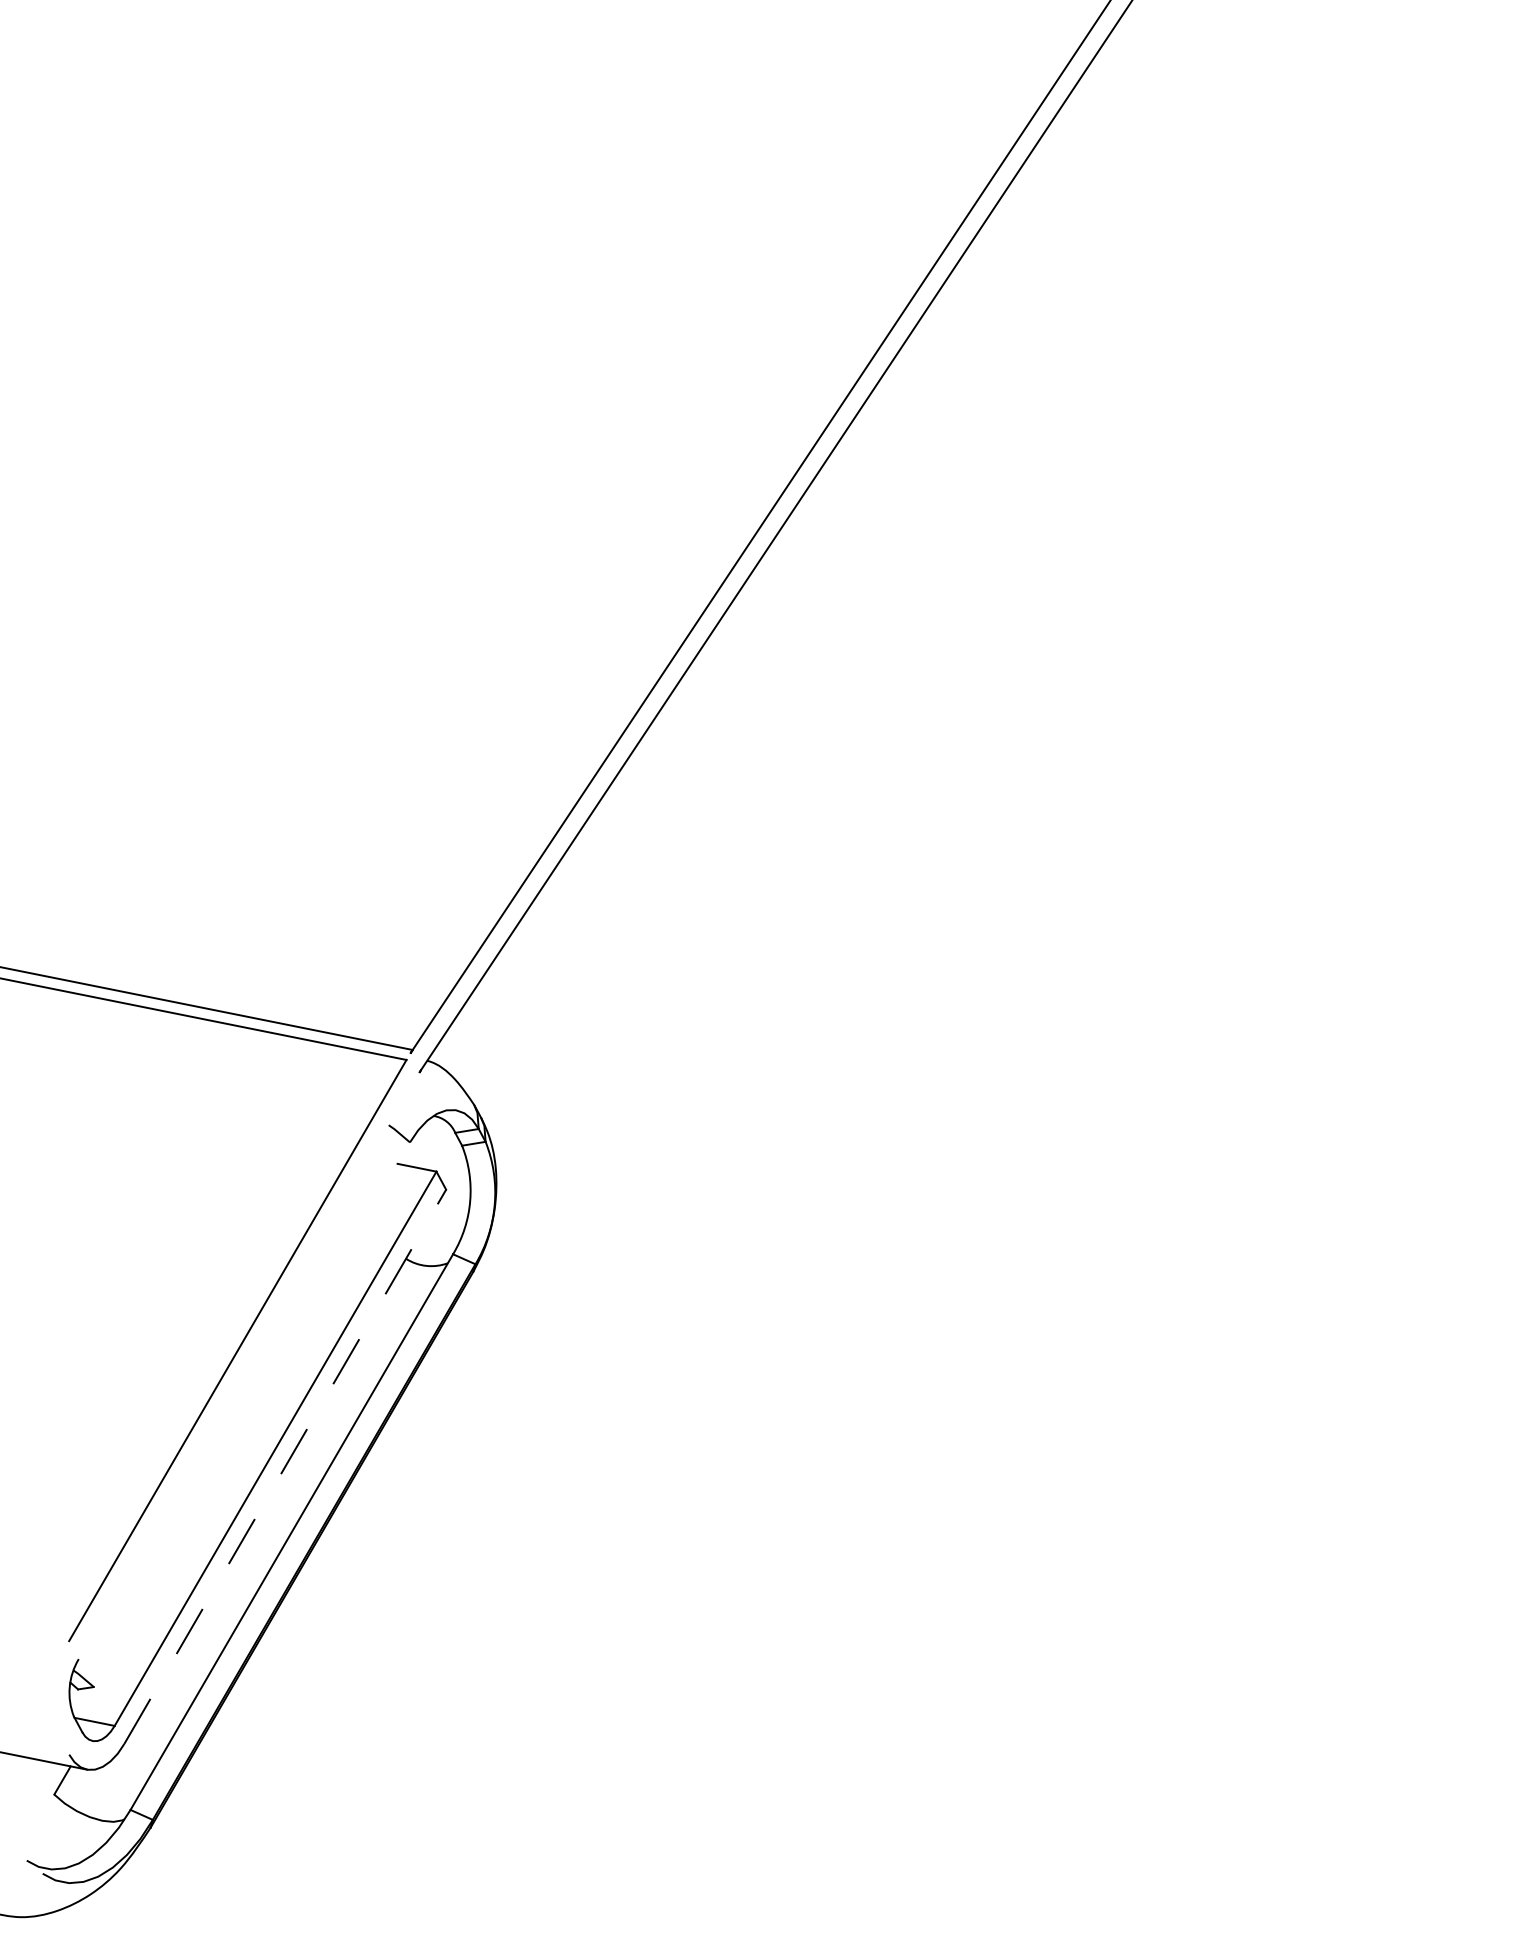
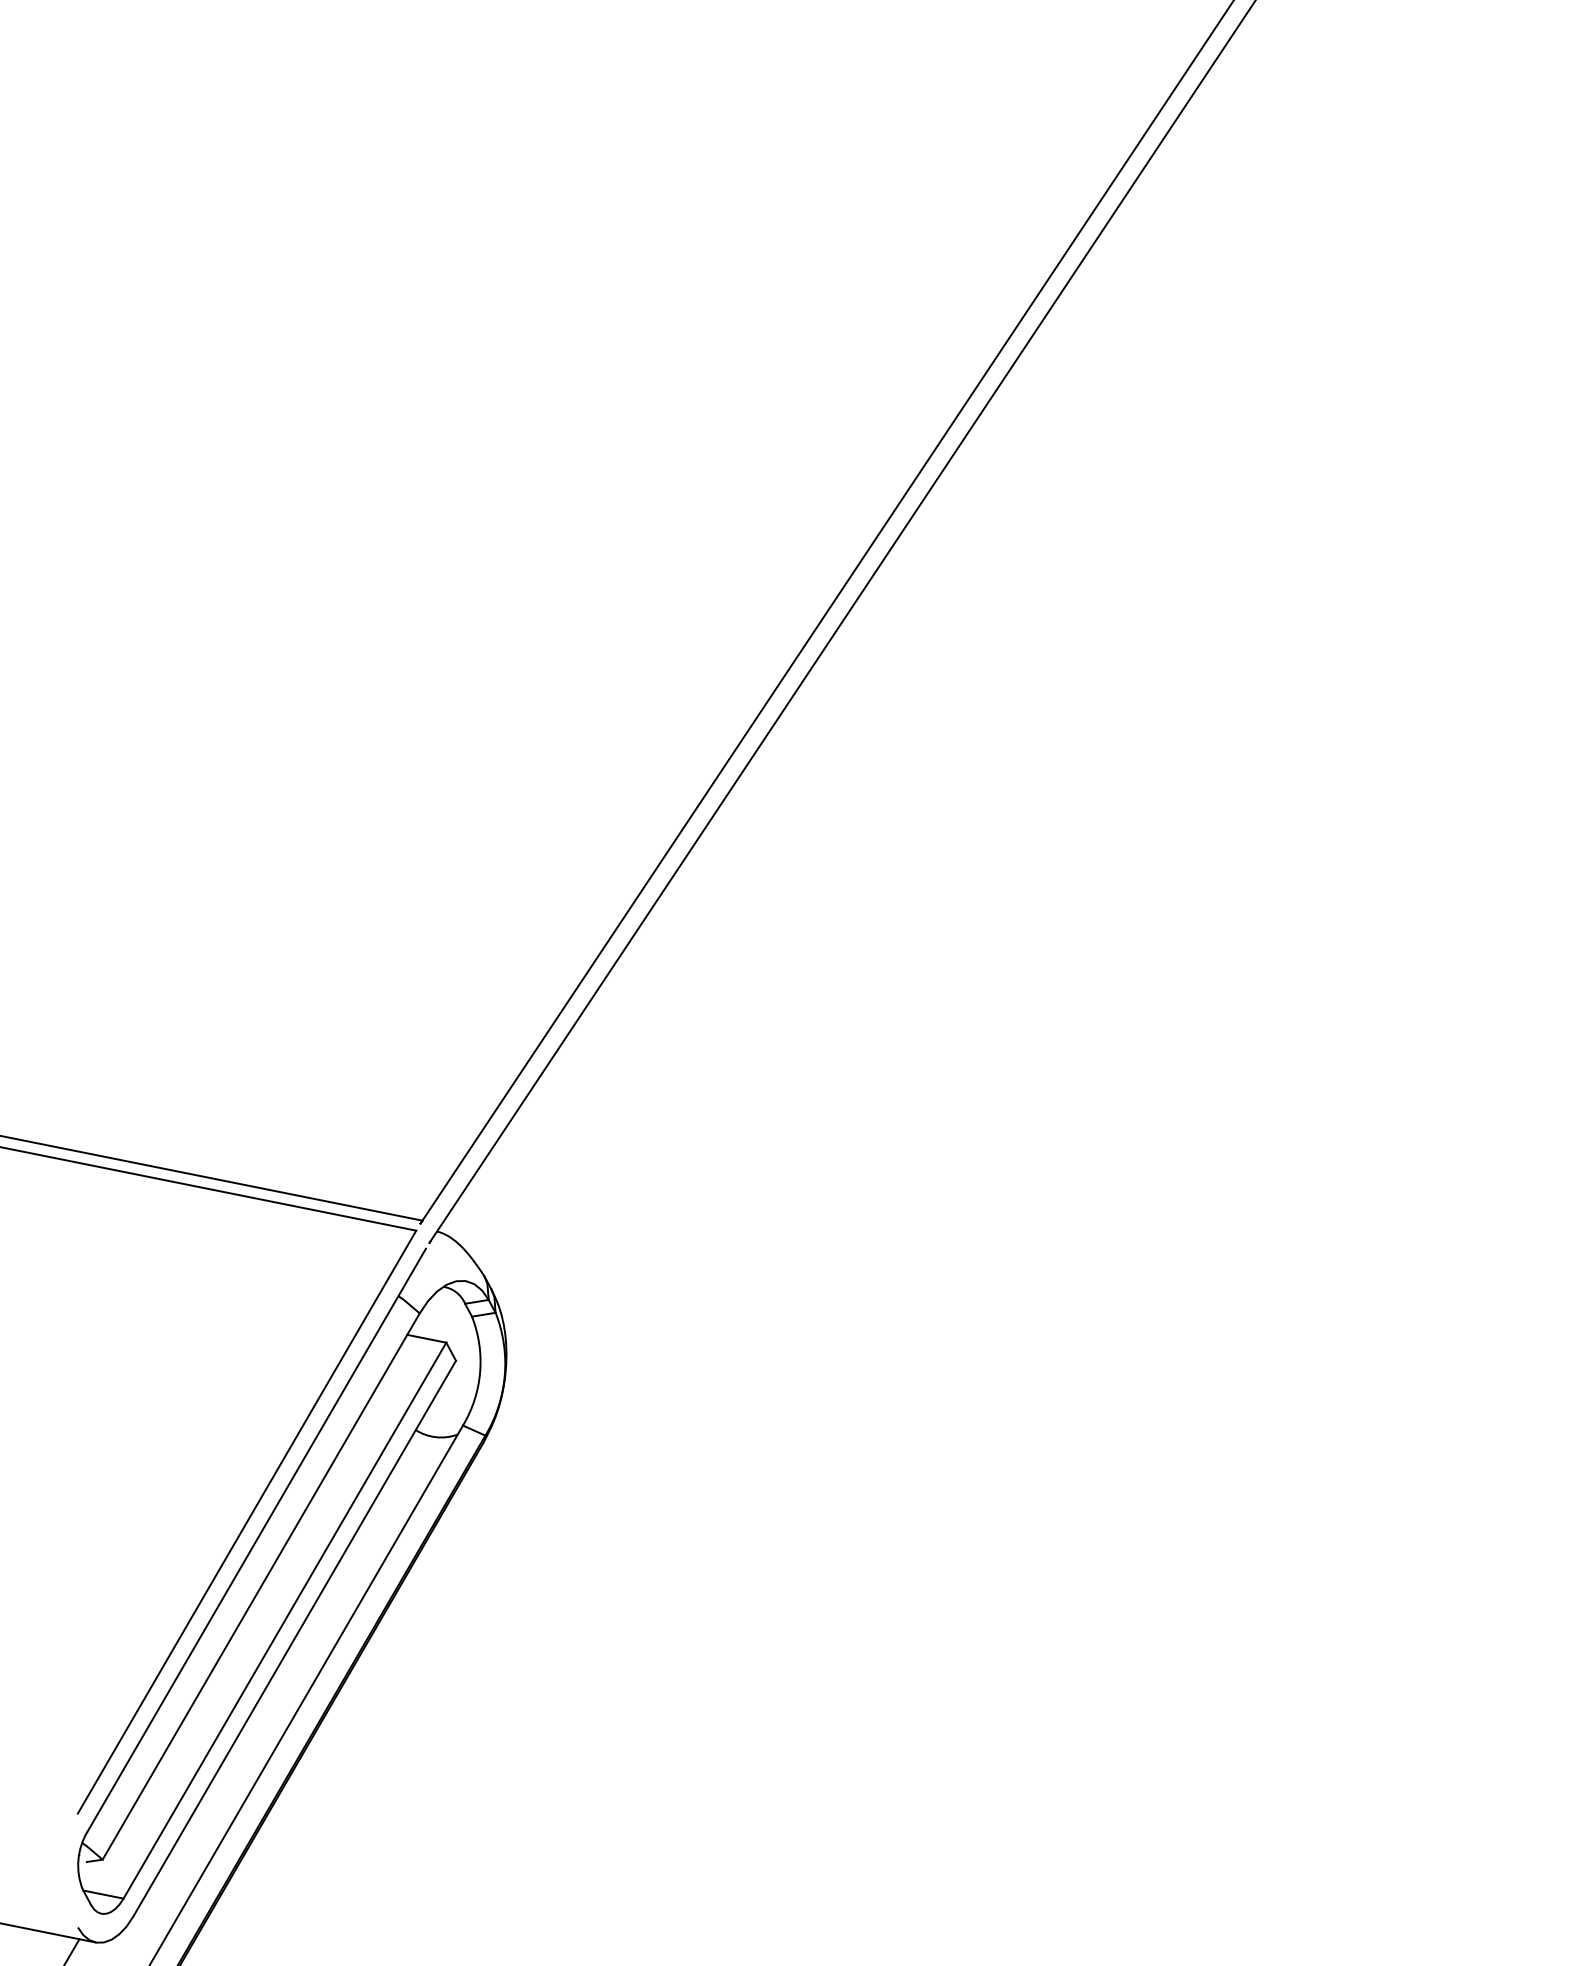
line: (247, 1367) -> (256, 1539), added
line: (251, 1414) -> (260, 1586), added
line: (285, 1466) -> (294, 1638), dashed -> solid

